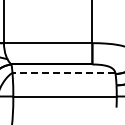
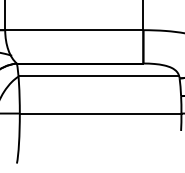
line: (63, 72) -> (98, 76), dashed -> solid

